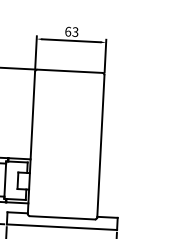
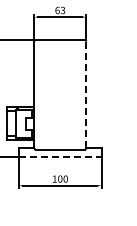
line: (101, 145) -> (86, 94), solid -> dashed
line: (62, 226) -> (60, 156), solid -> dashed

